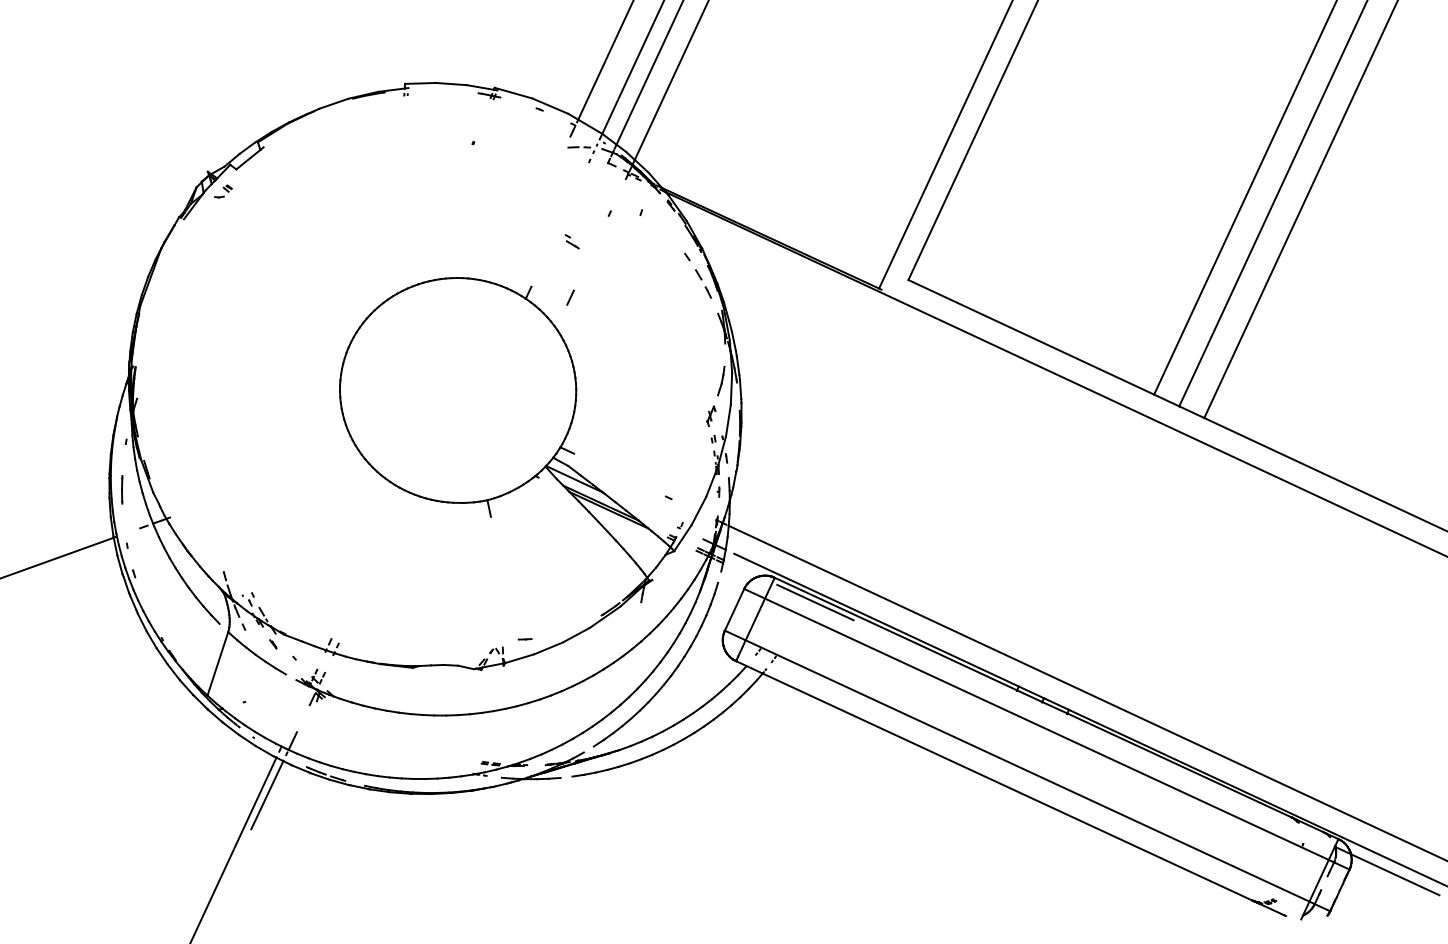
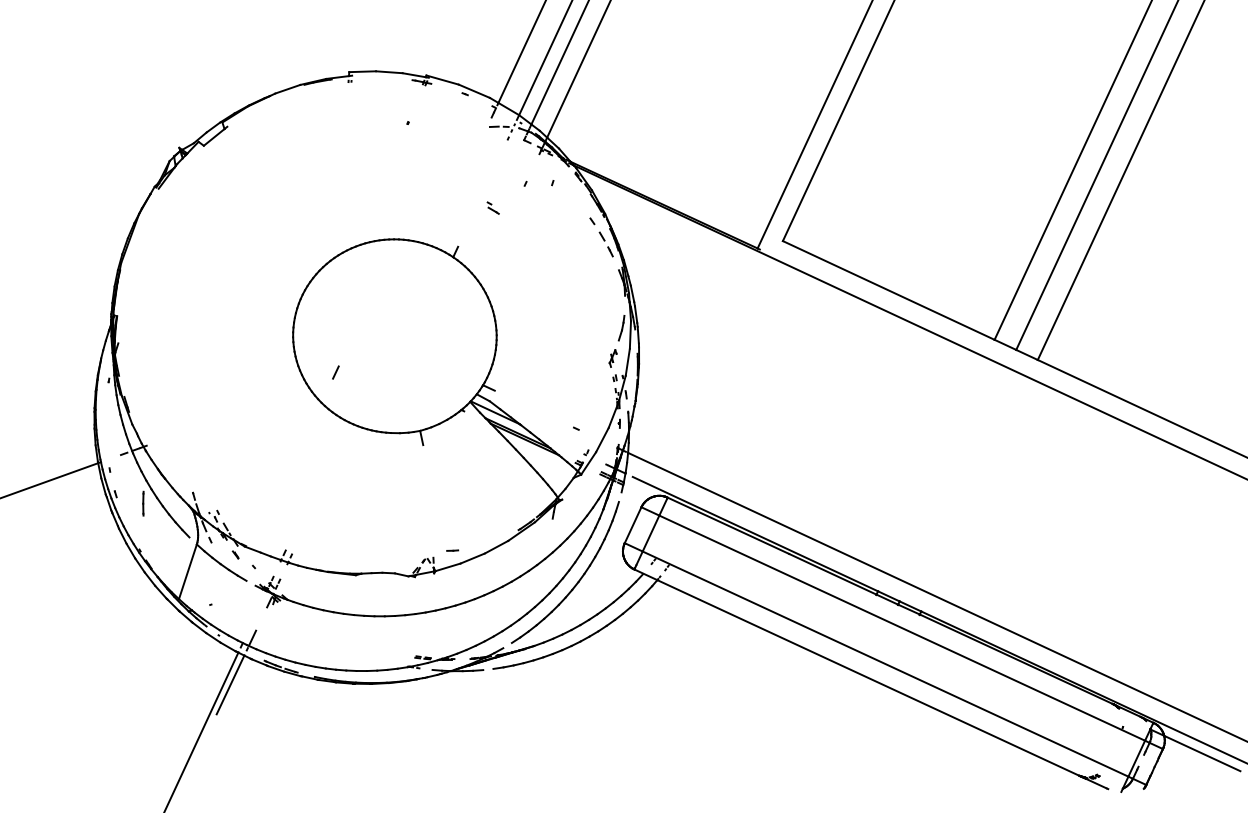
part: (223, 191) -> (192, 164), removed
line: (570, 297) -> (335, 372), moved
line: (122, 489) -> (143, 503), moved
line: (815, 602) -> (702, 518), removed

